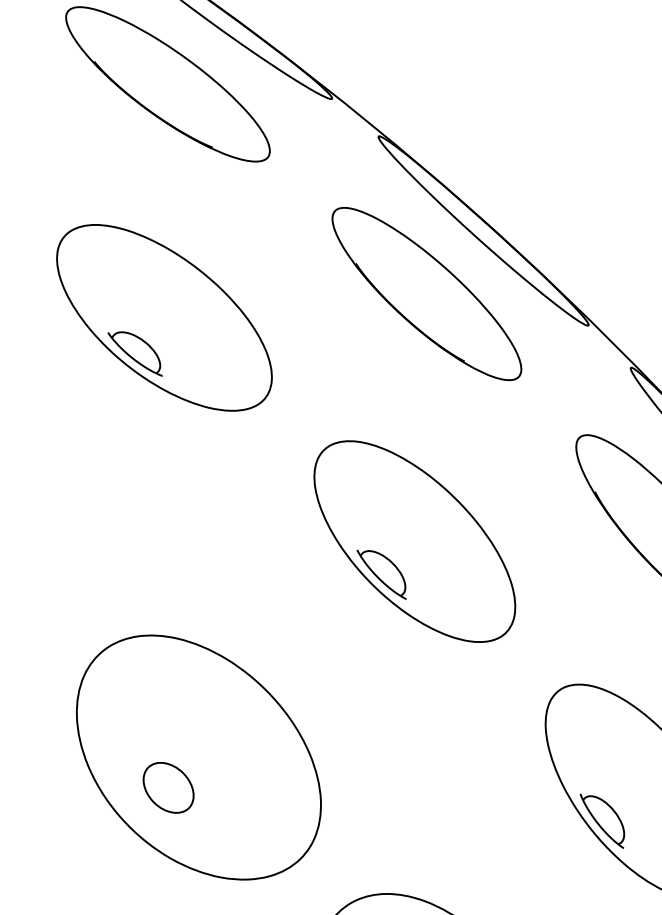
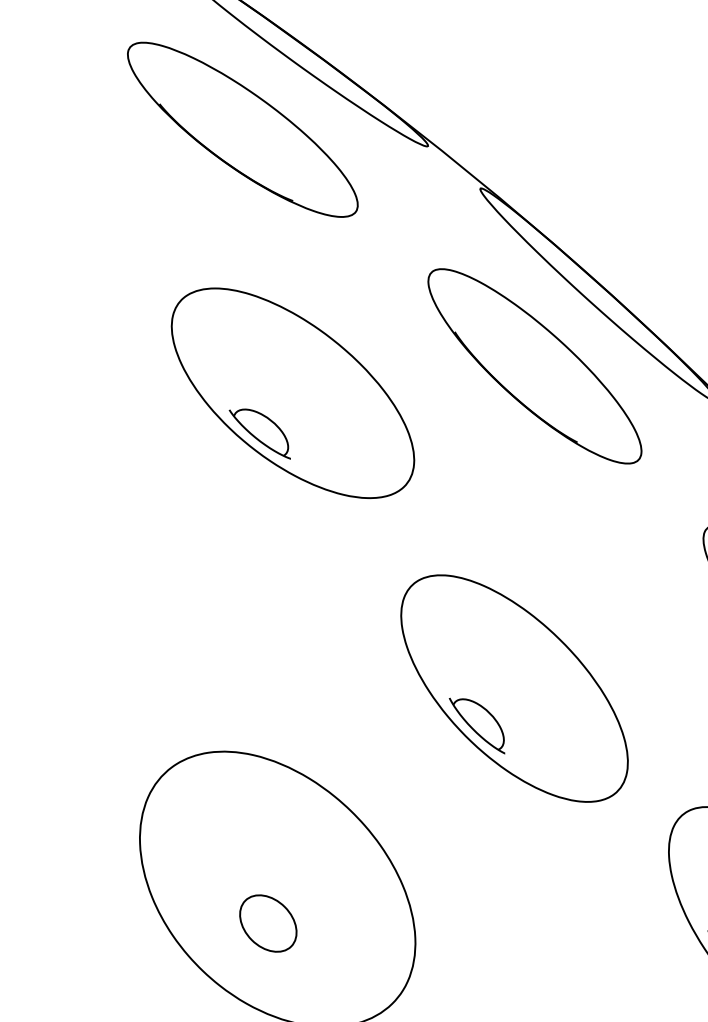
part: (164, 317) -> (293, 392), moved
part: (414, 541) -> (514, 688), moved
part: (168, 787) -> (268, 923), moved

